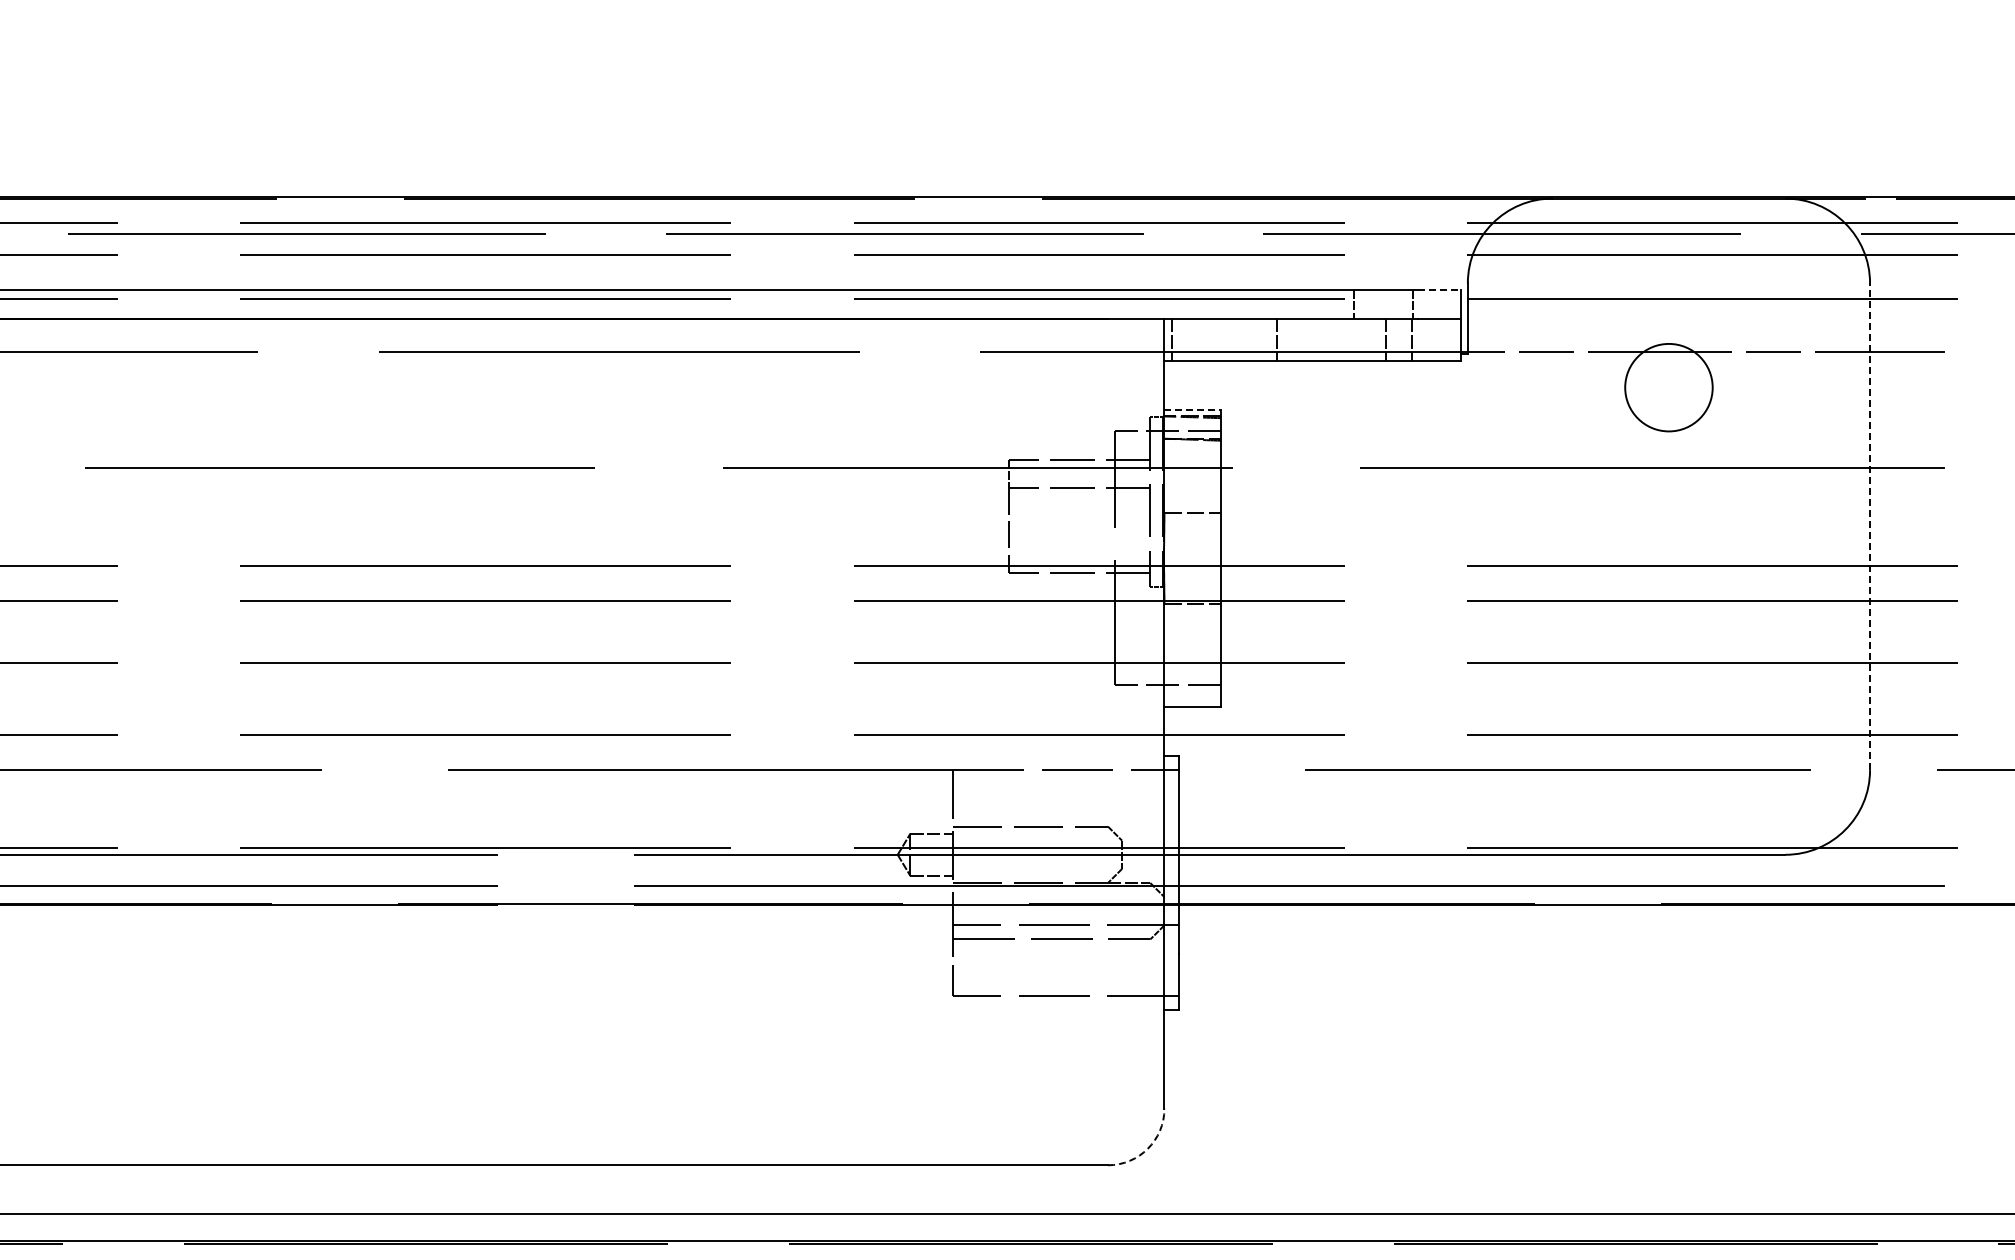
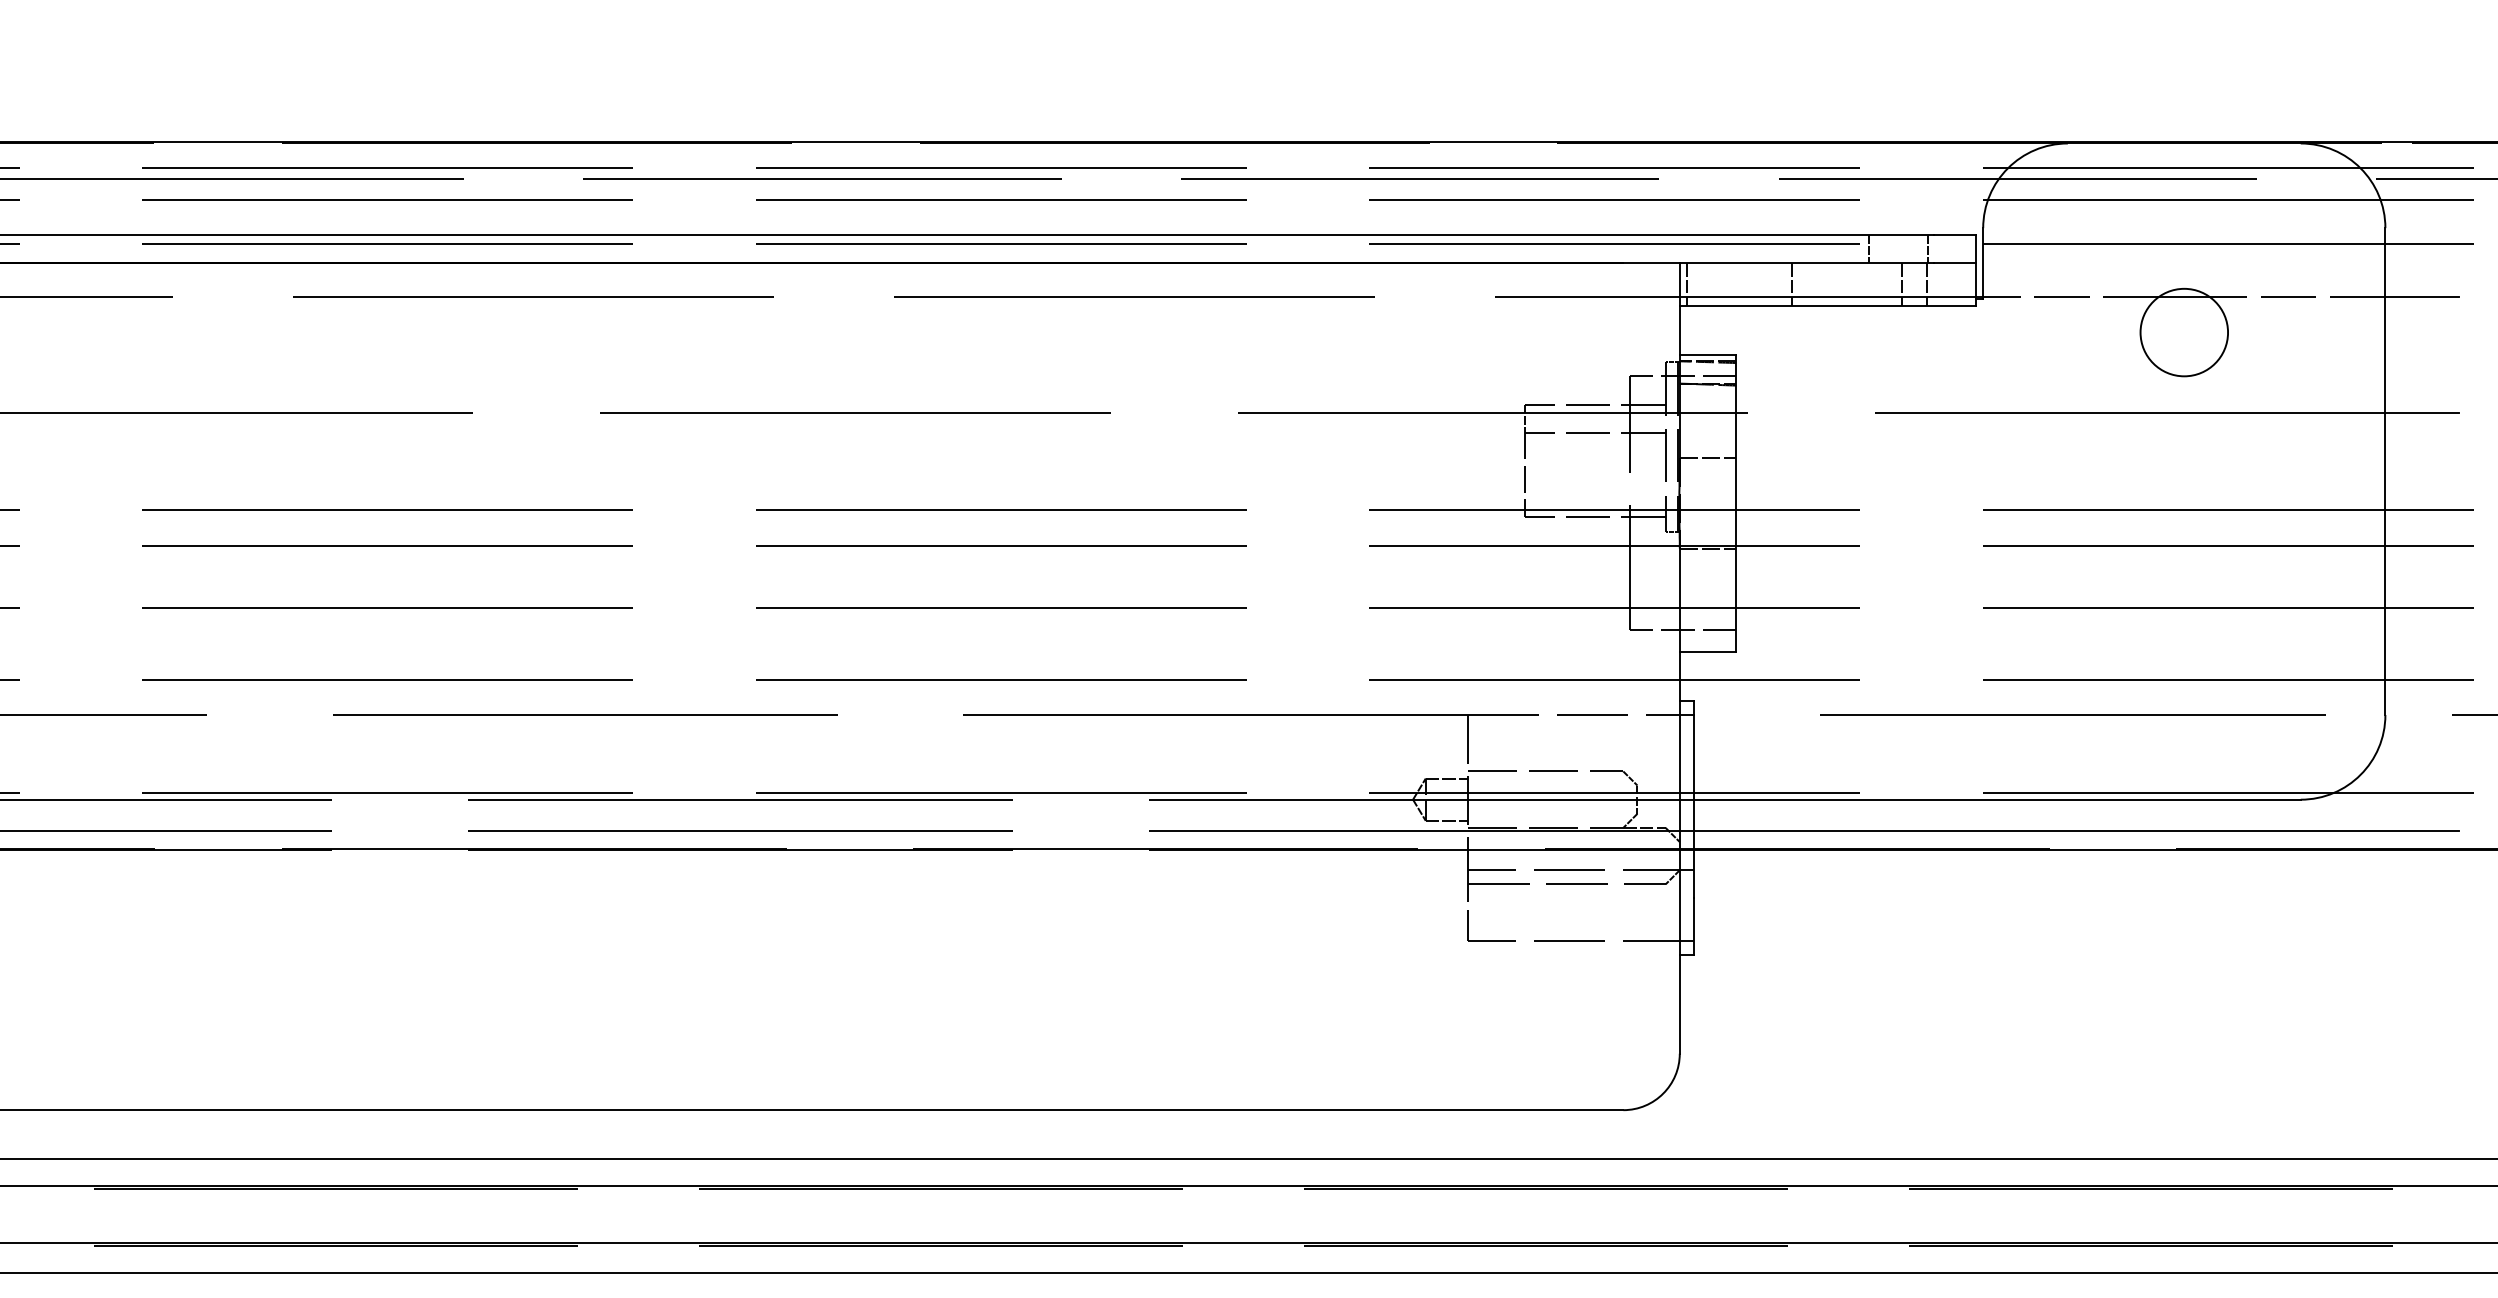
line: (1440, 290) -> (1955, 235), dashed -> solid
line: (1193, 410) -> (1708, 355), dashed -> solid
line: (1870, 526) -> (2385, 471), dashed -> solid
arc: (1148, 1148) -> (1663, 1093), dashed -> solid

